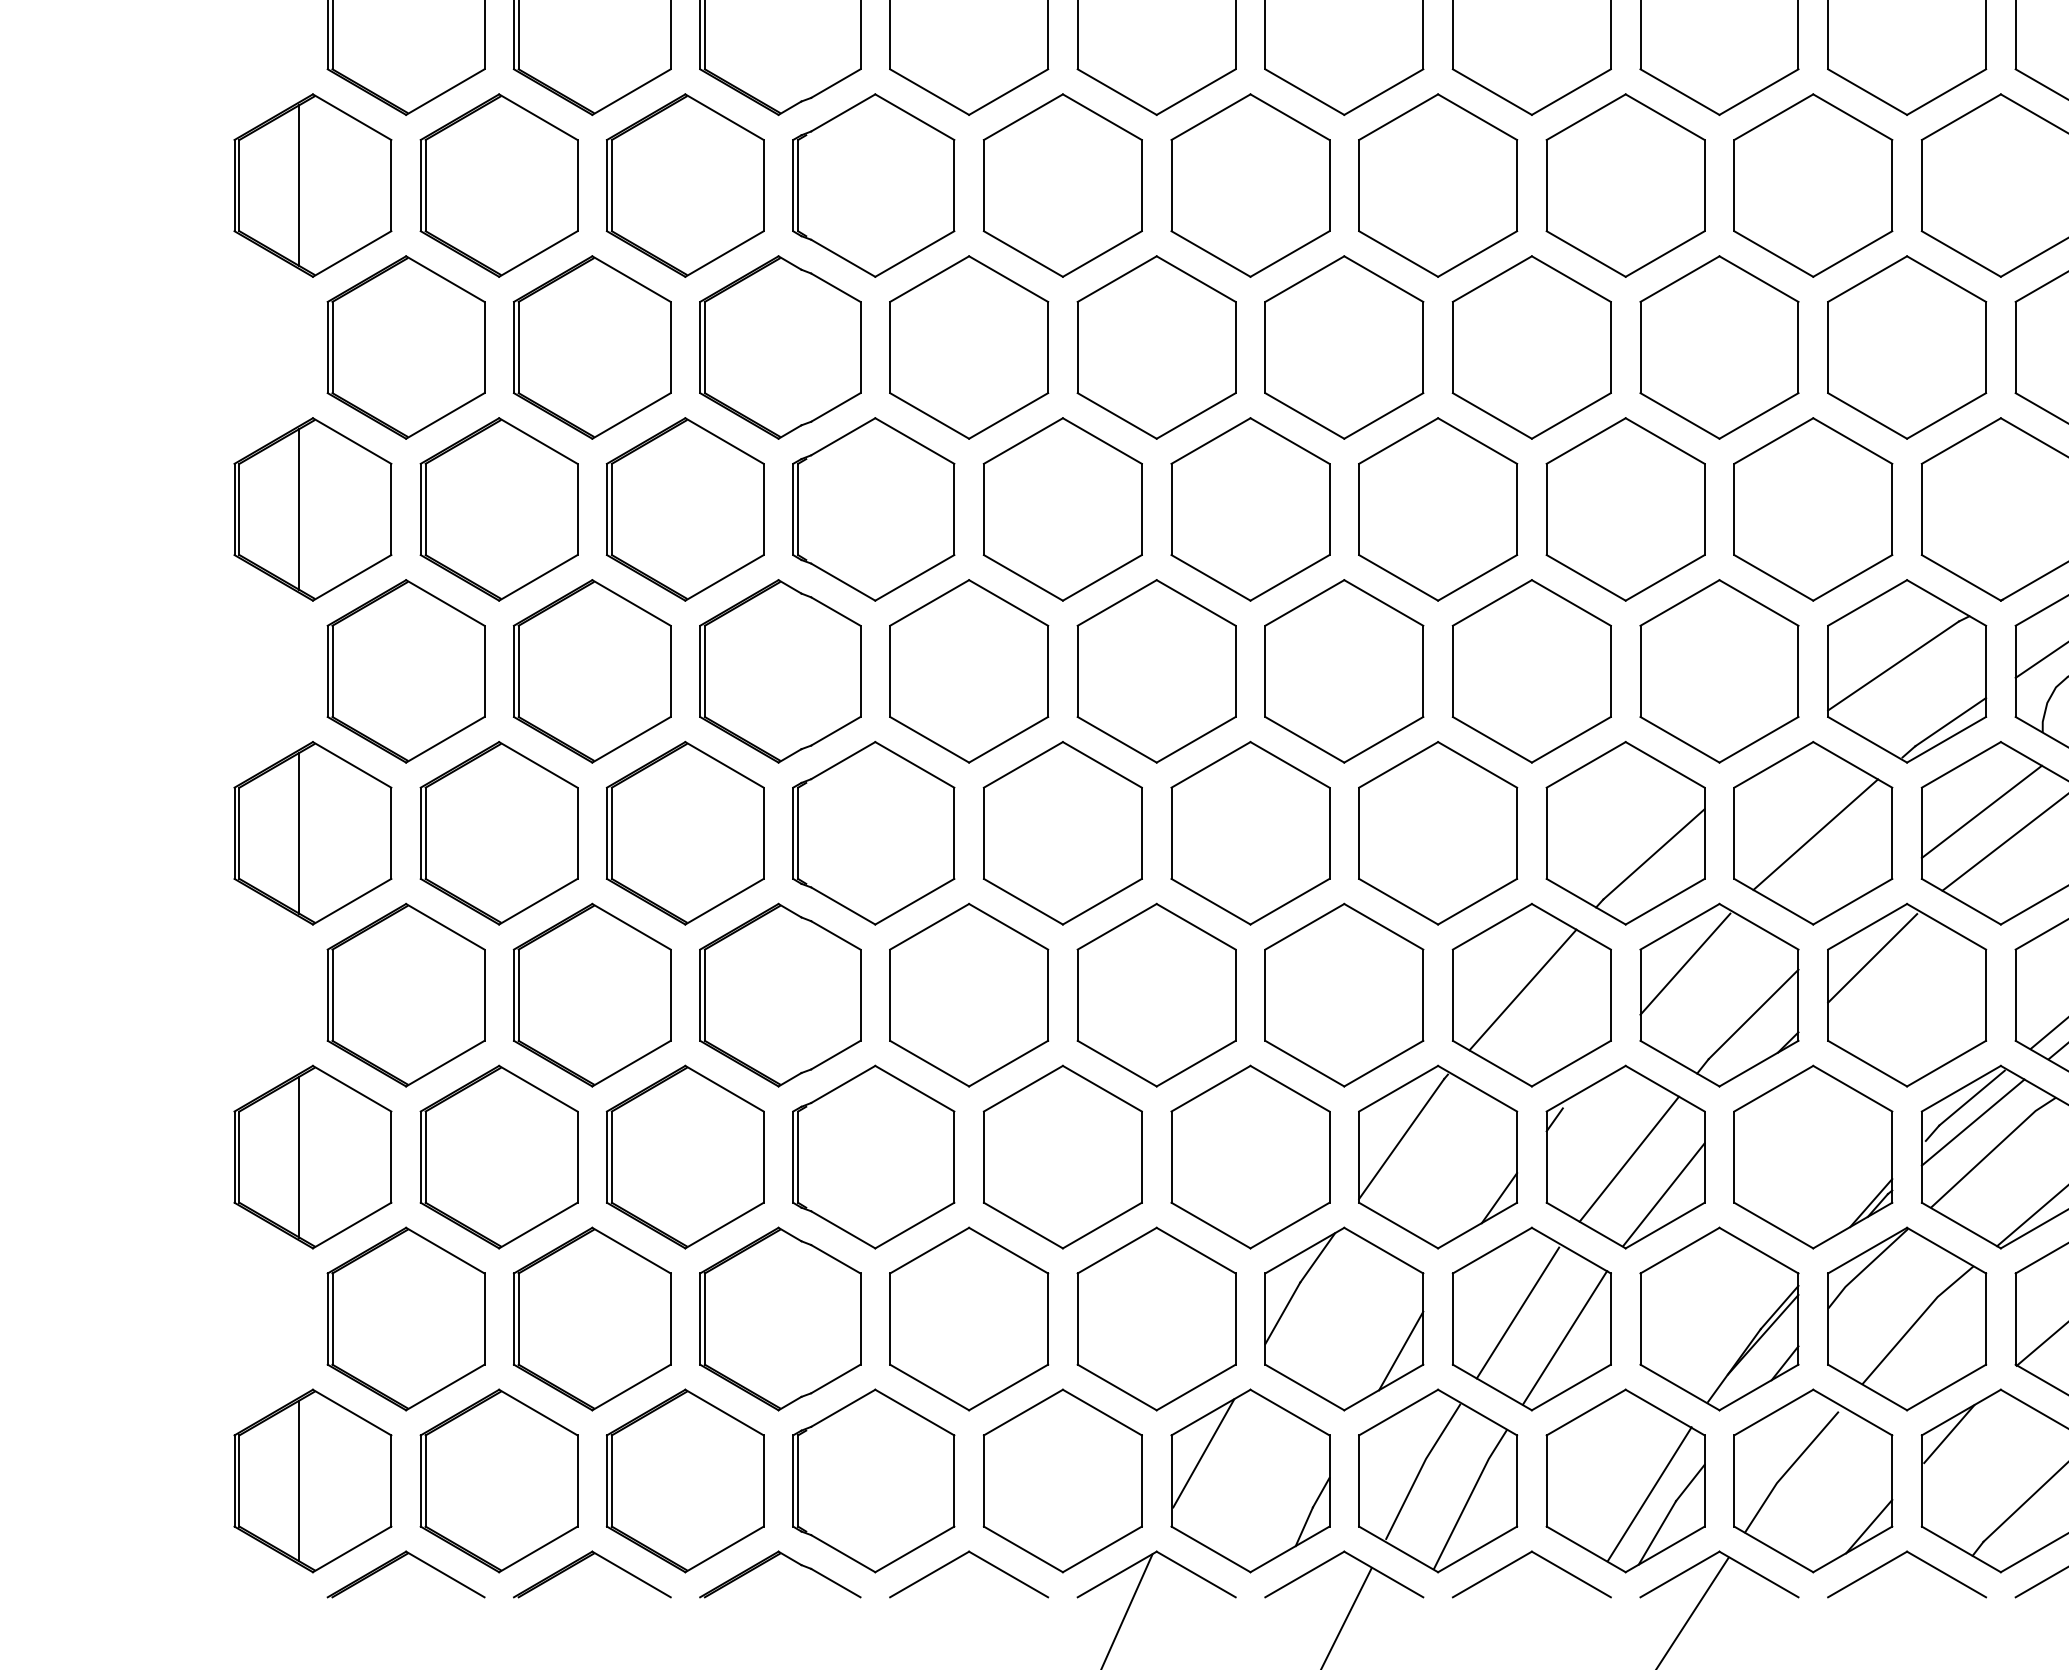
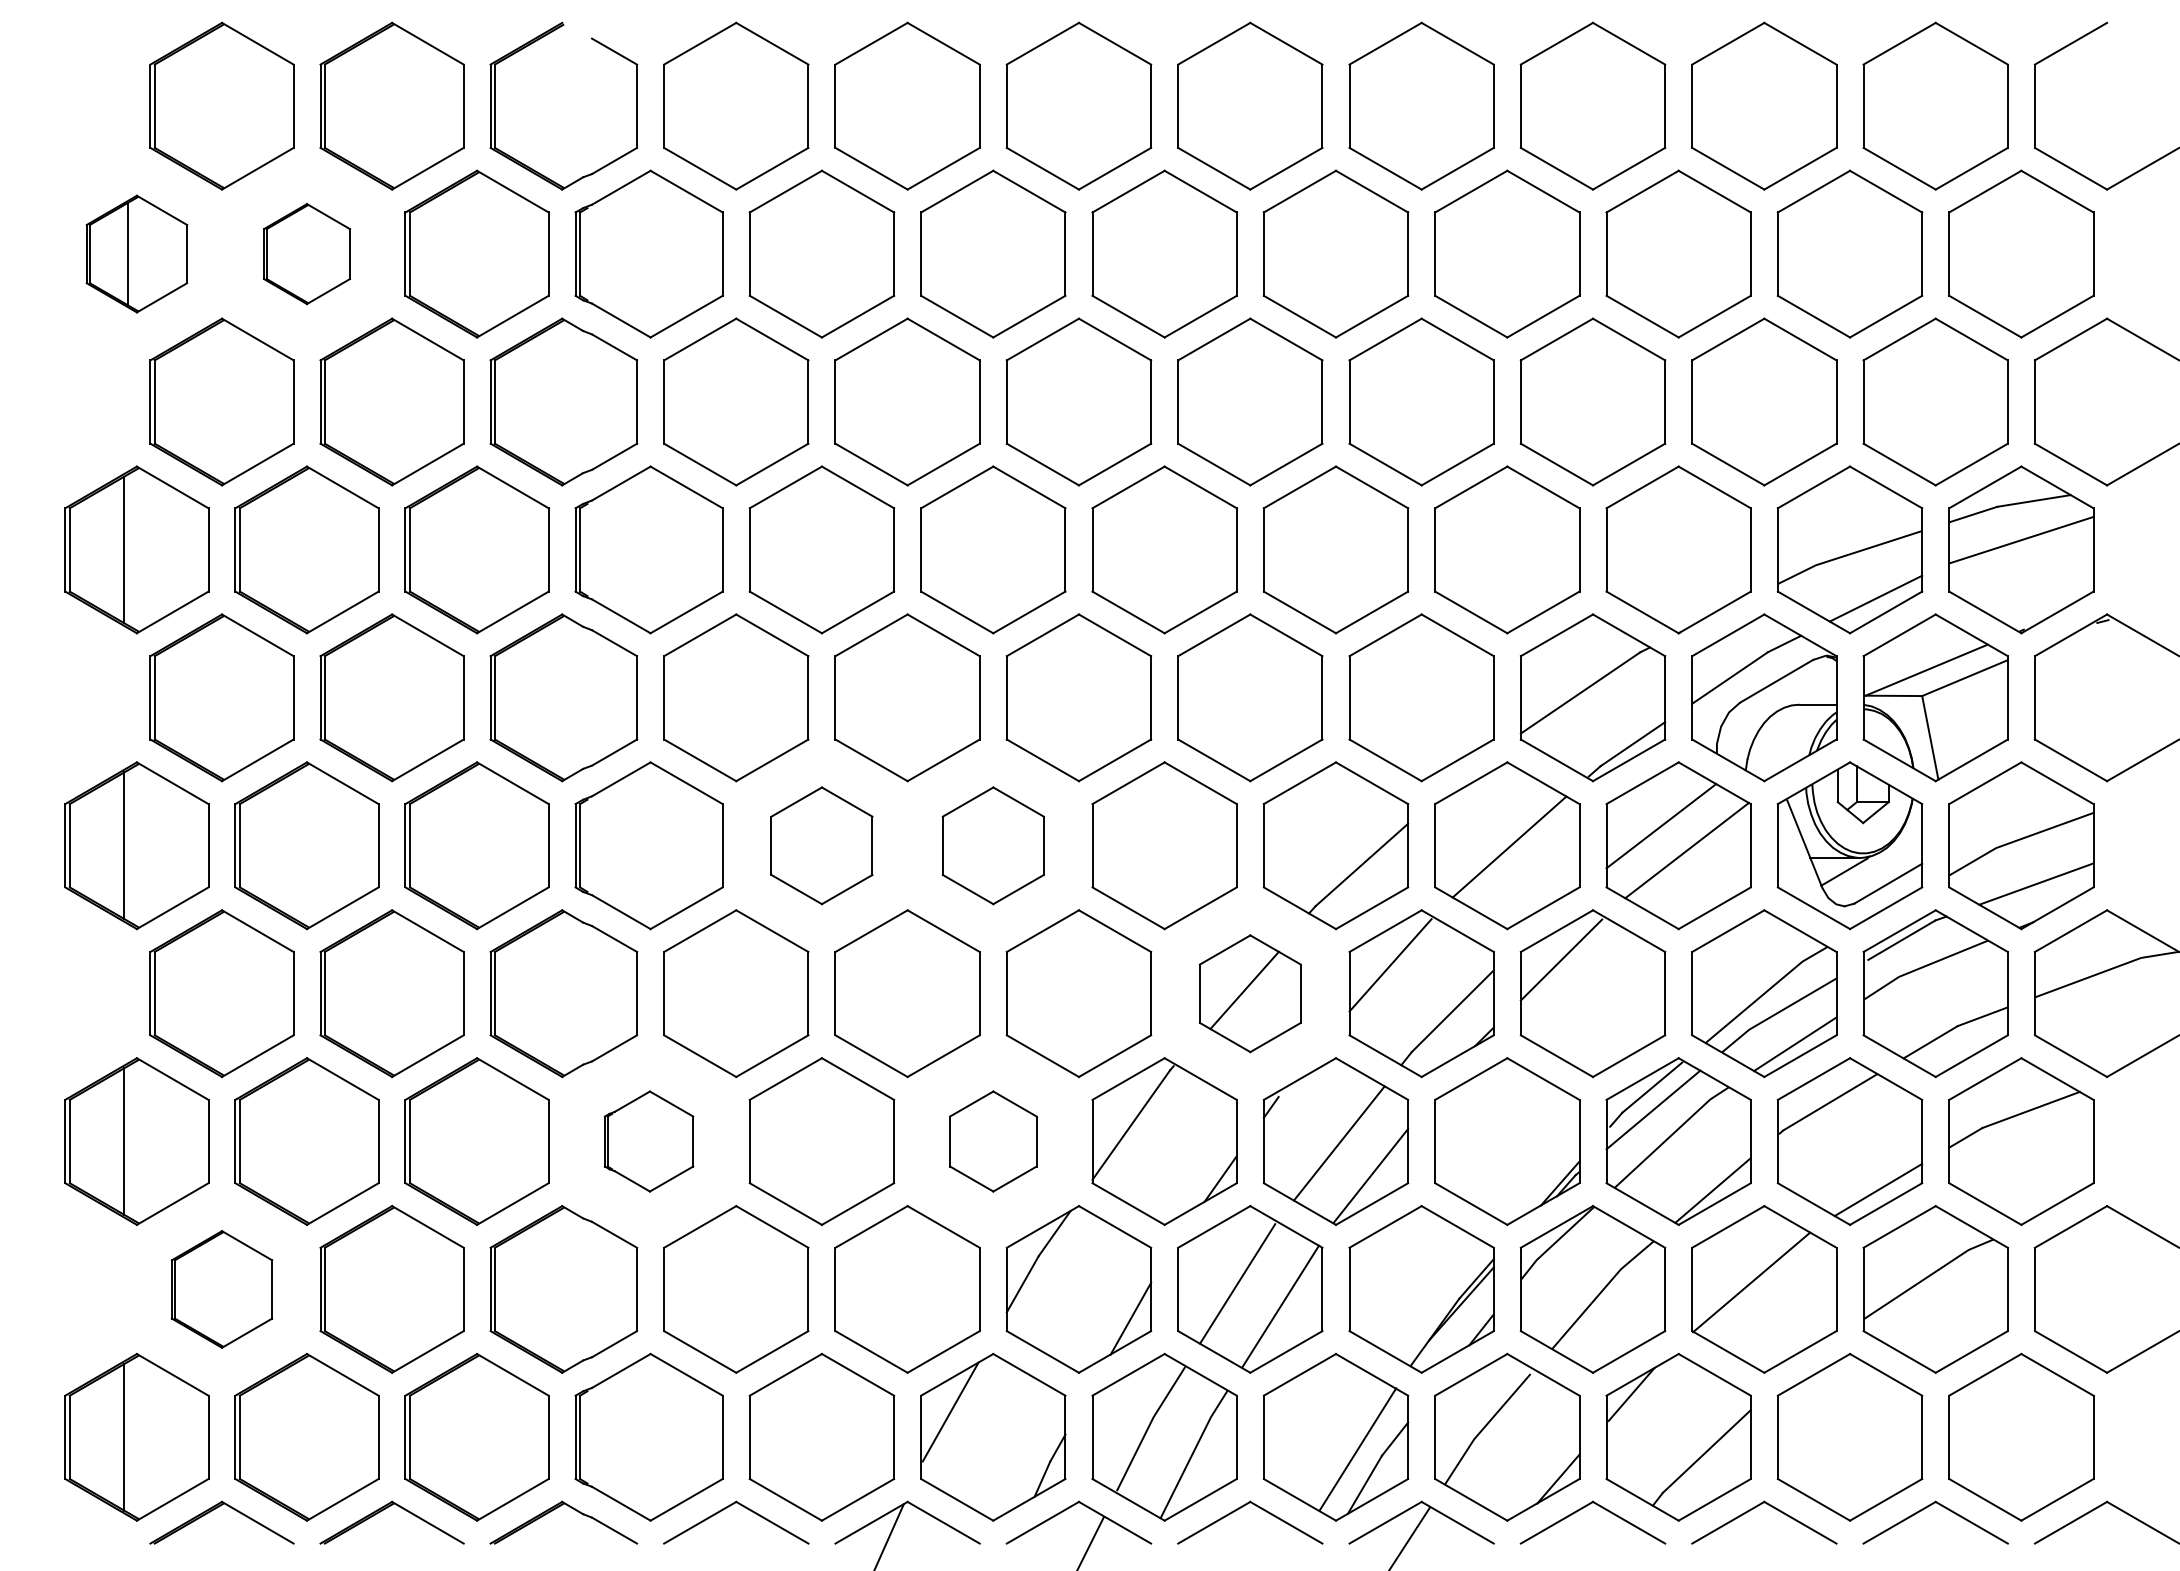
part: (312, 184) -> (136, 253), size x0.7
part: (498, 184) -> (306, 253), size x0.6
part: (1062, 833) -> (821, 845), size x0.7
part: (1250, 833) -> (993, 845), size x0.7
part: (1532, 995) -> (1250, 993), size x0.7
part: (873, 1157) -> (648, 1141), size x0.6
part: (1250, 1157) -> (993, 1141), size x0.6
part: (405, 1319) -> (221, 1289), size x0.7

